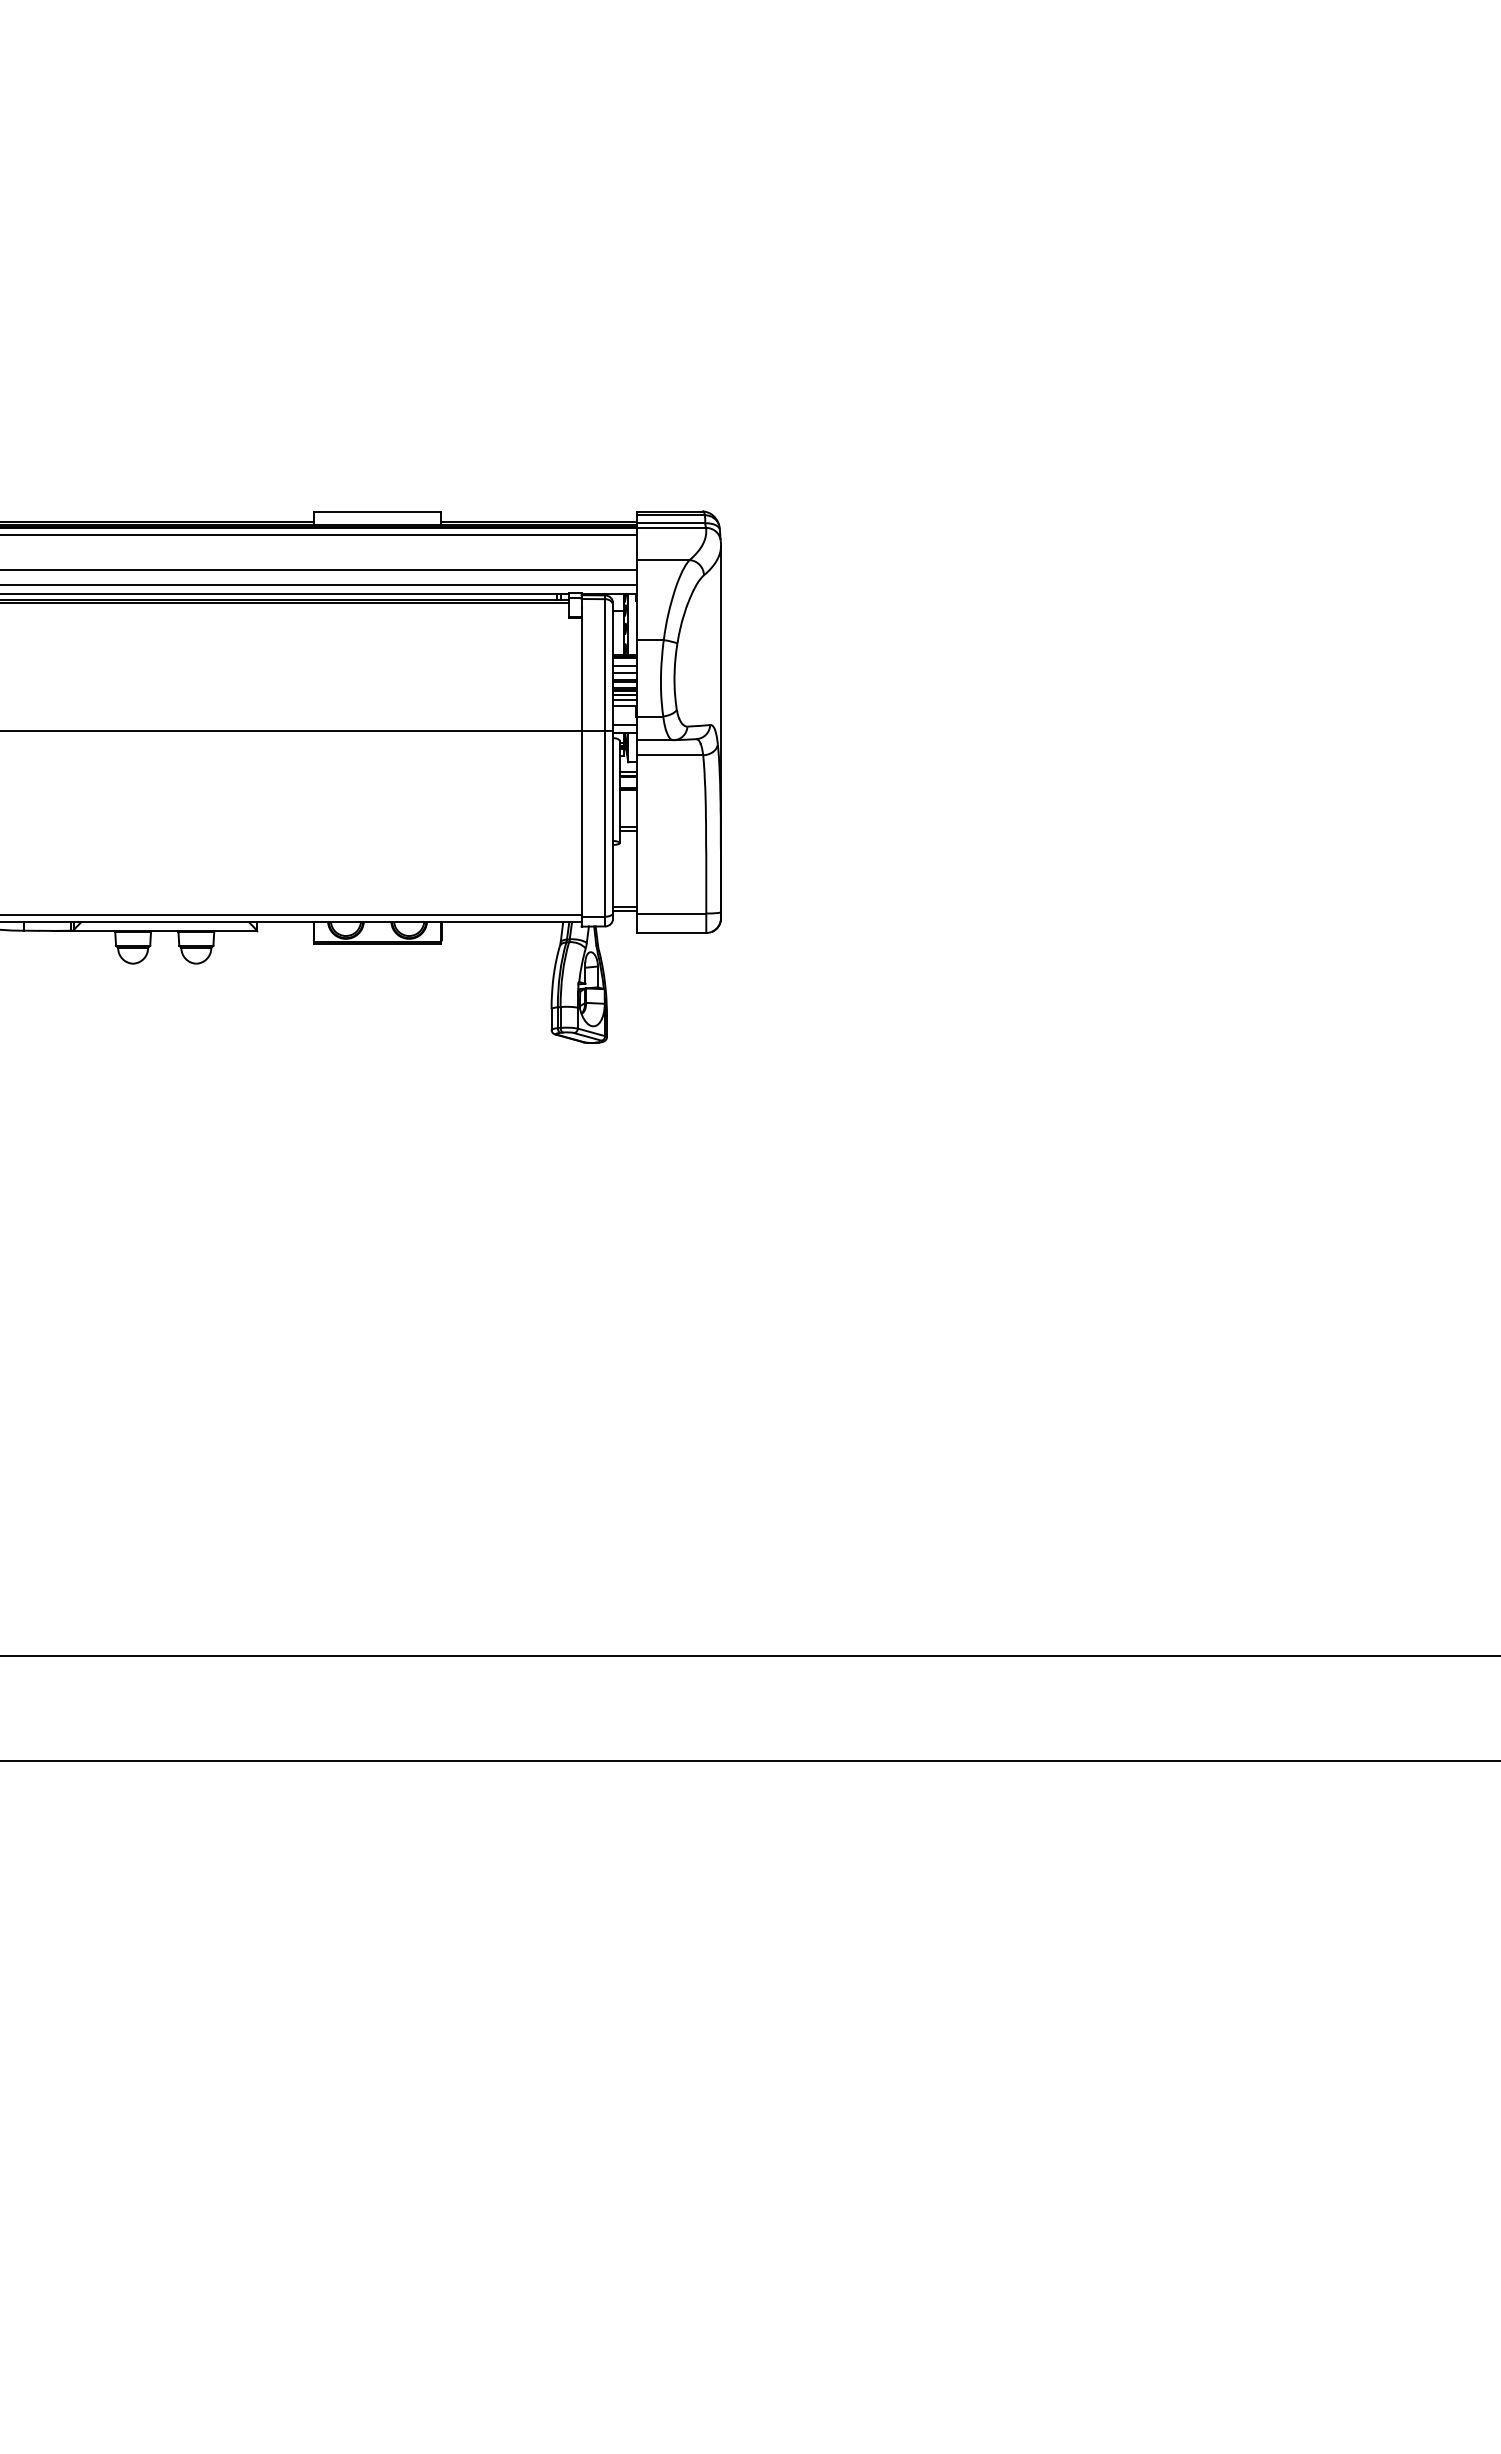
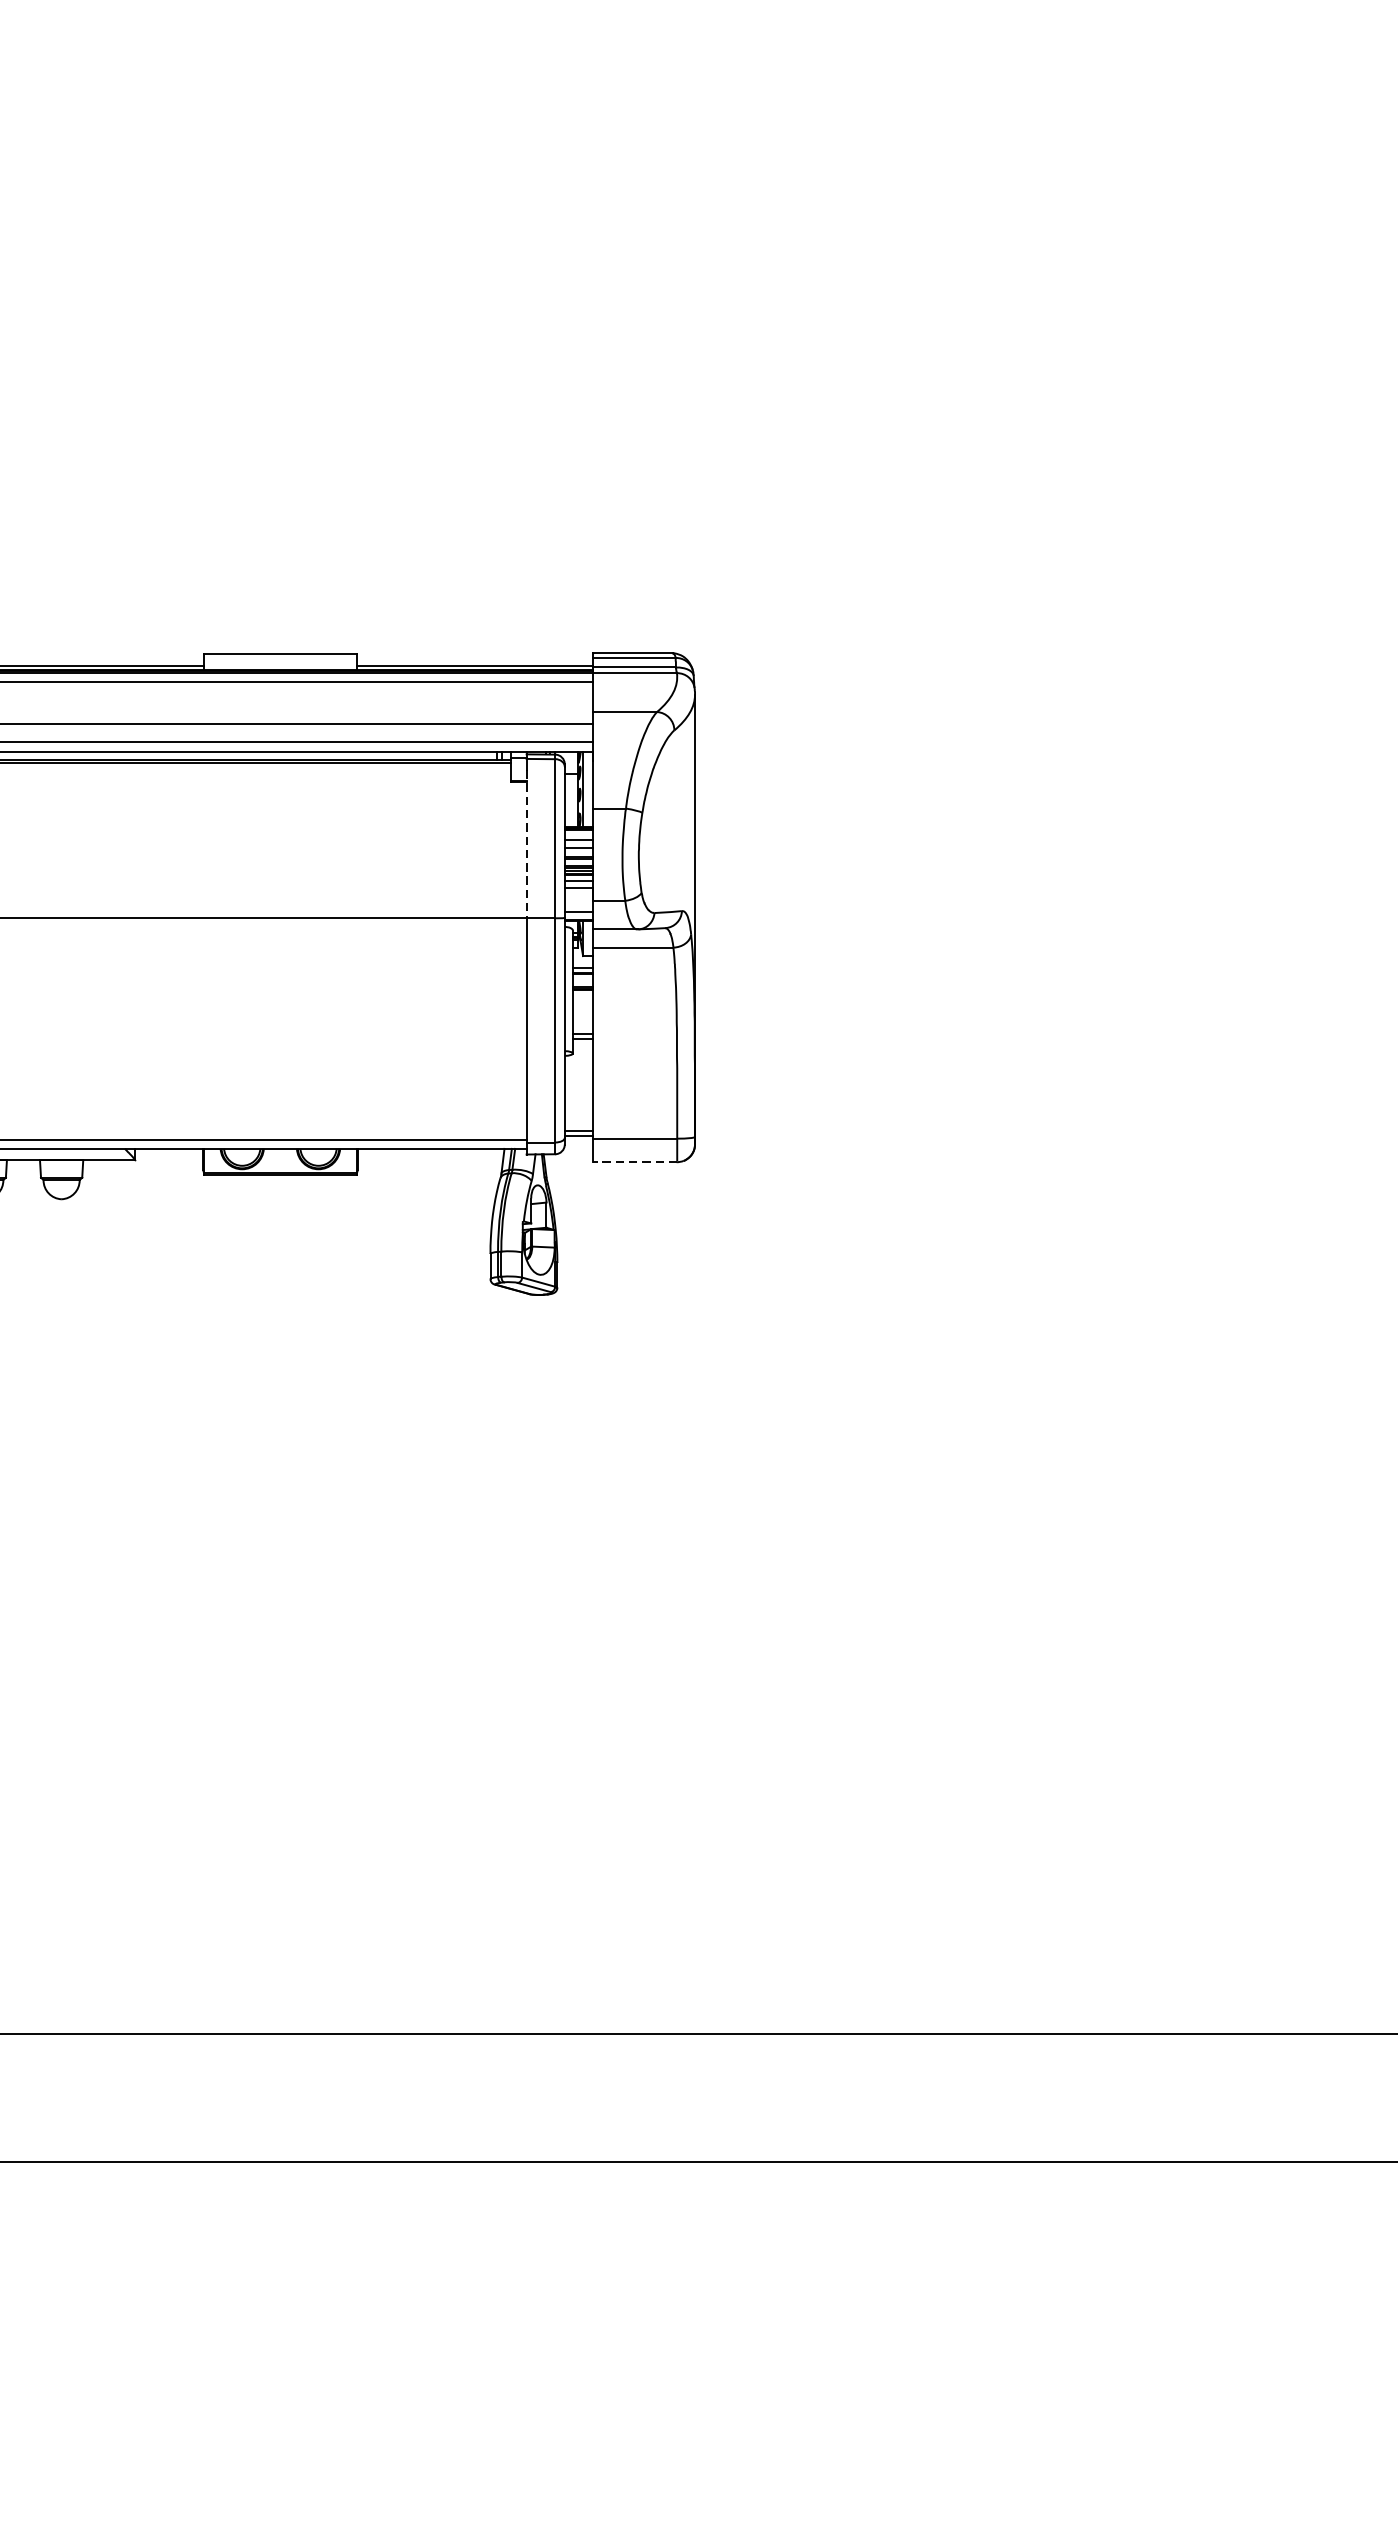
line: (581, 670) -> (526, 845), solid -> dashed
line: (671, 932) -> (635, 1161), solid -> dashed

